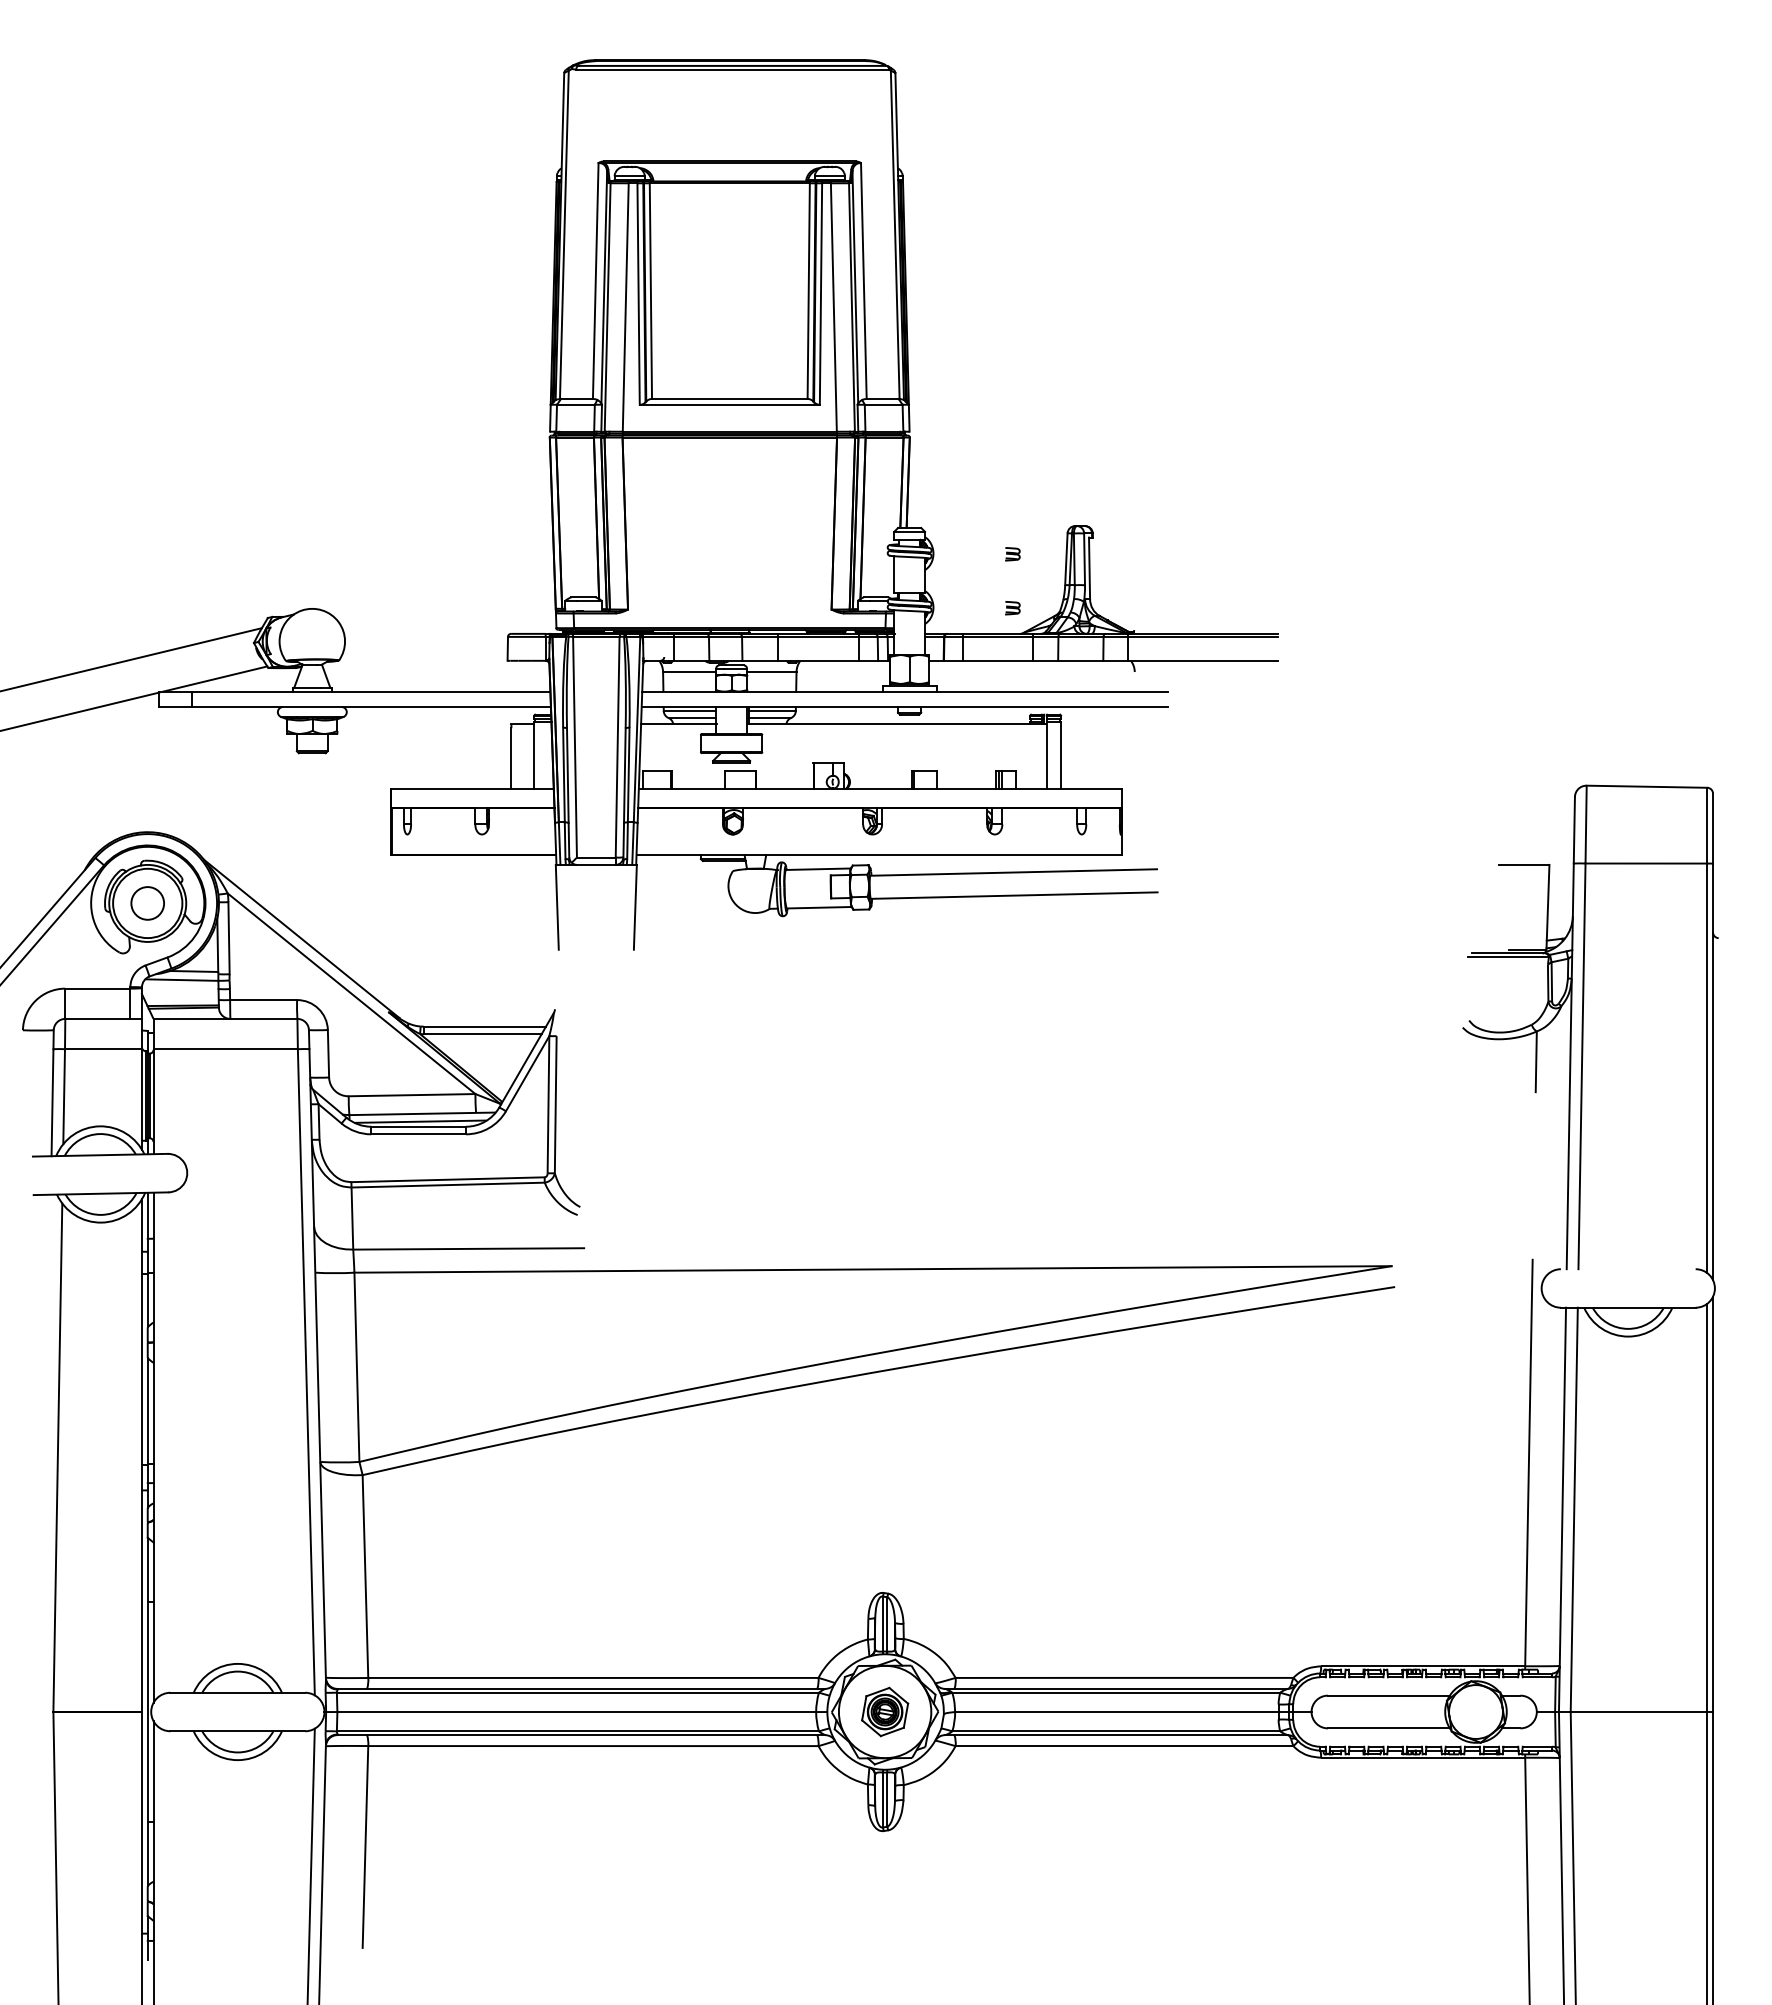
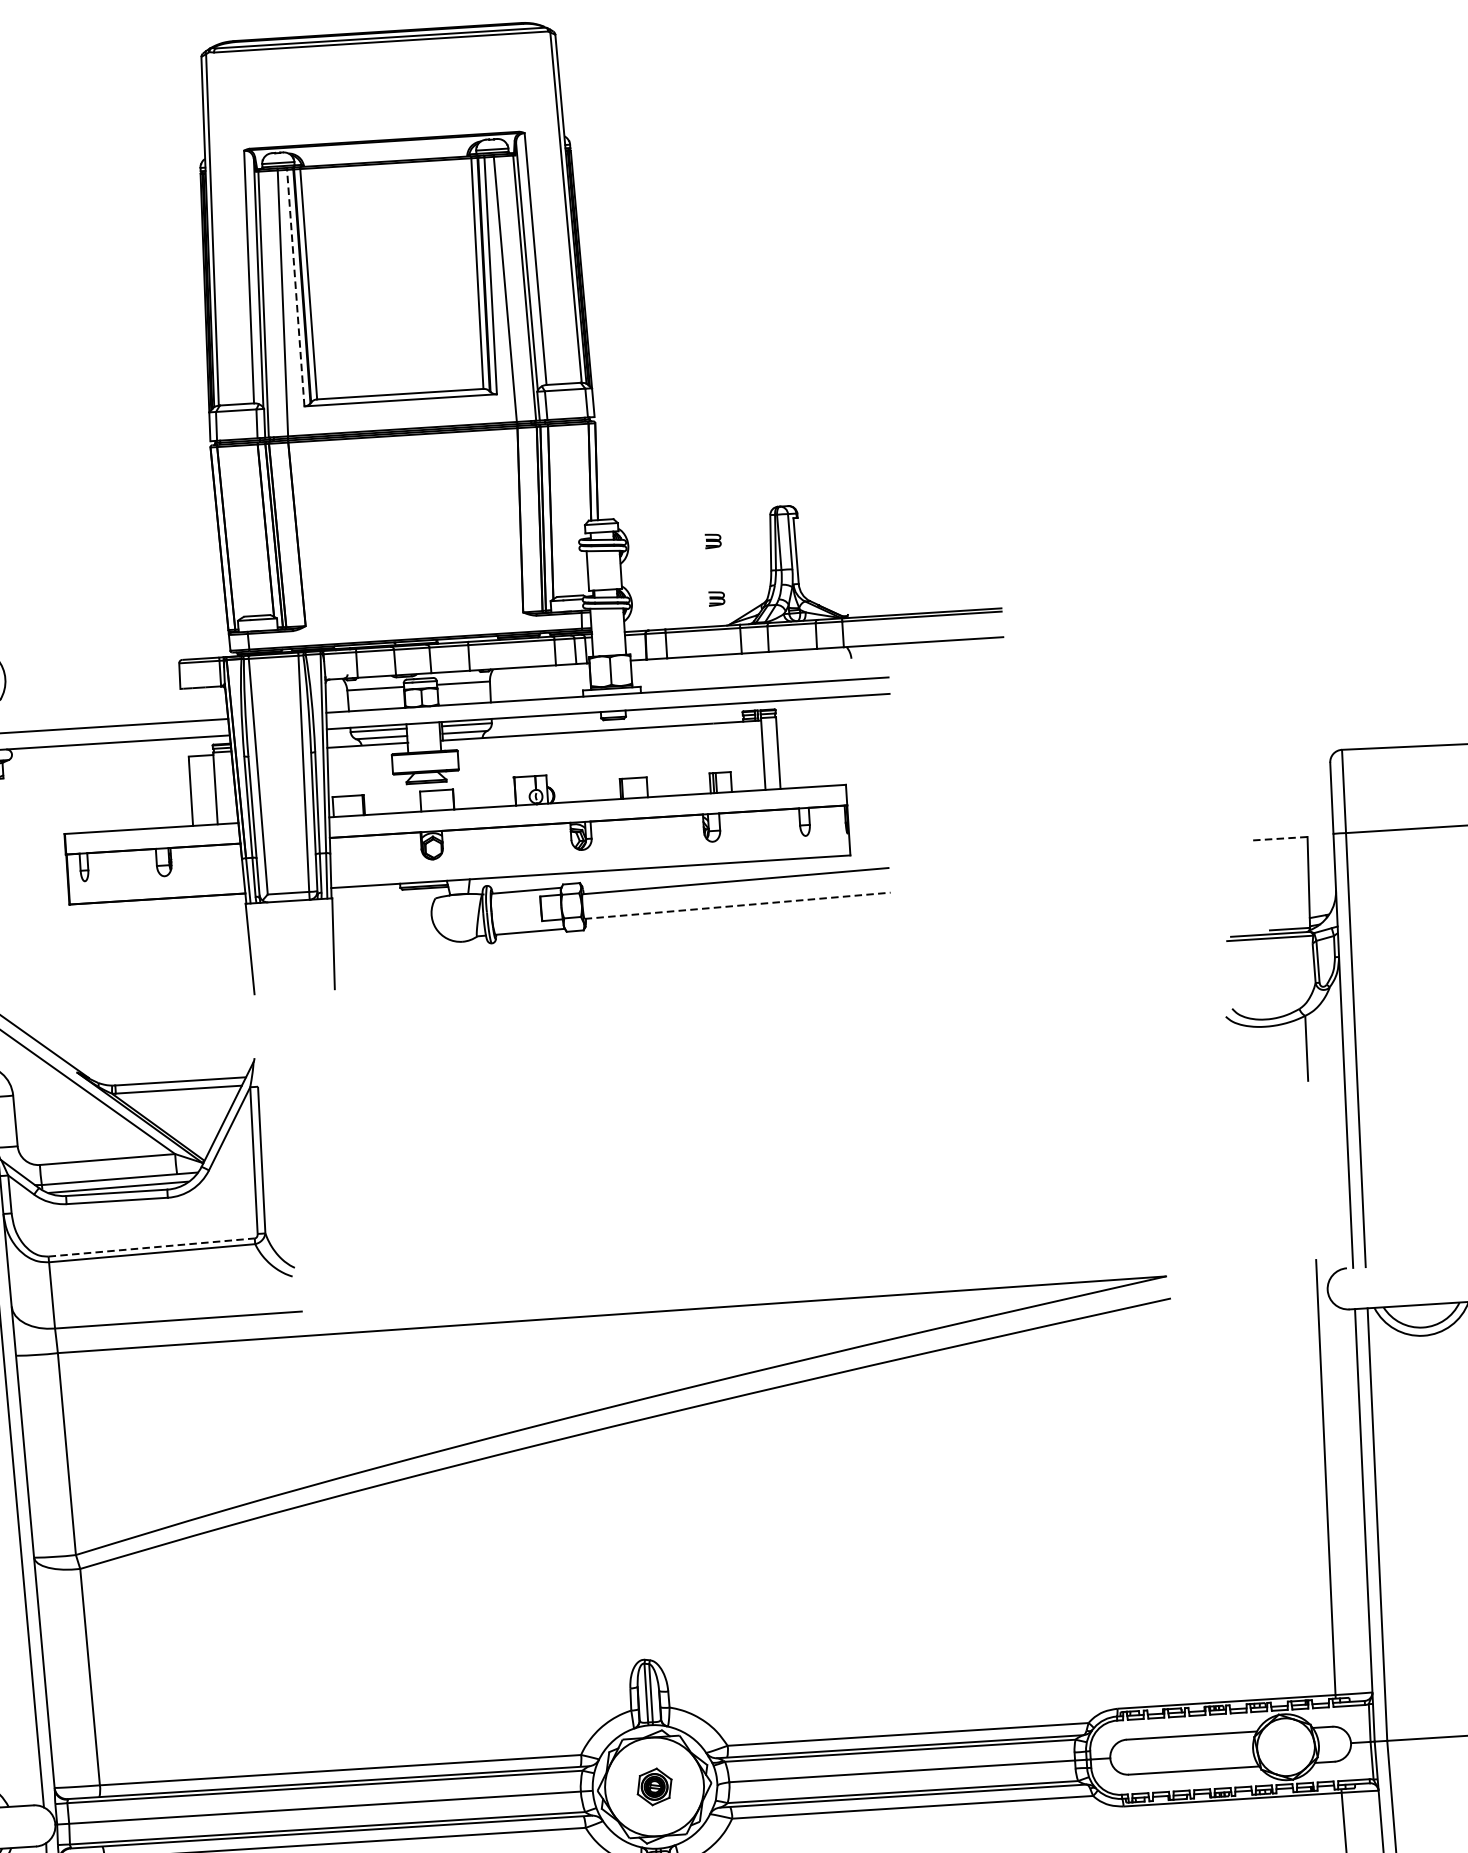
line: (638, 294) -> (295, 288), solid -> dashed
line: (1523, 864) -> (1279, 838), solid -> dashed
line: (1014, 895) -> (737, 905), solid -> dashed
line: (448, 1179) -> (152, 1247), solid -> dashed
part: (885, 1711) -> (654, 1786), size x0.7

